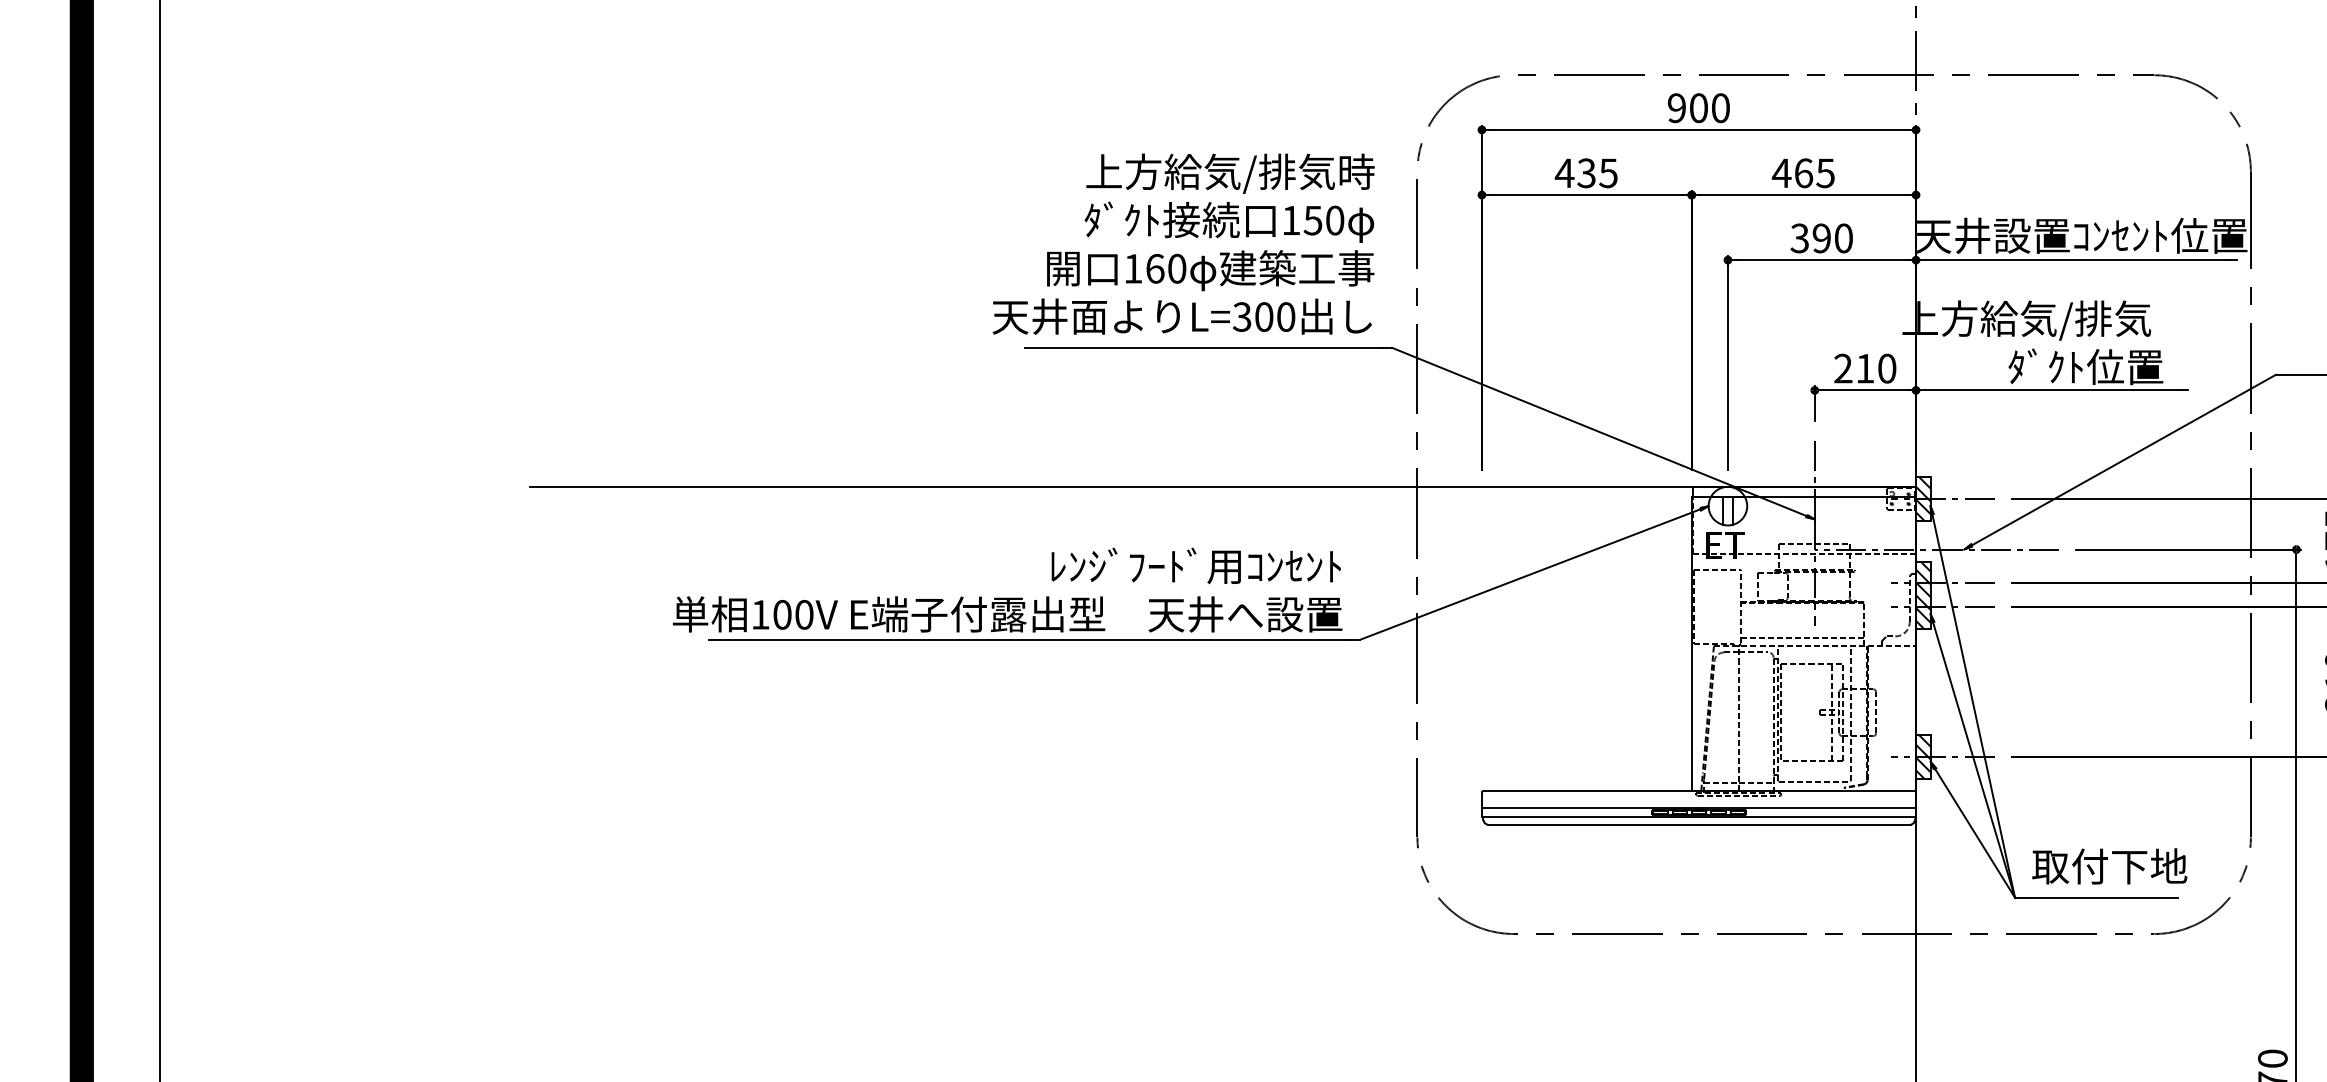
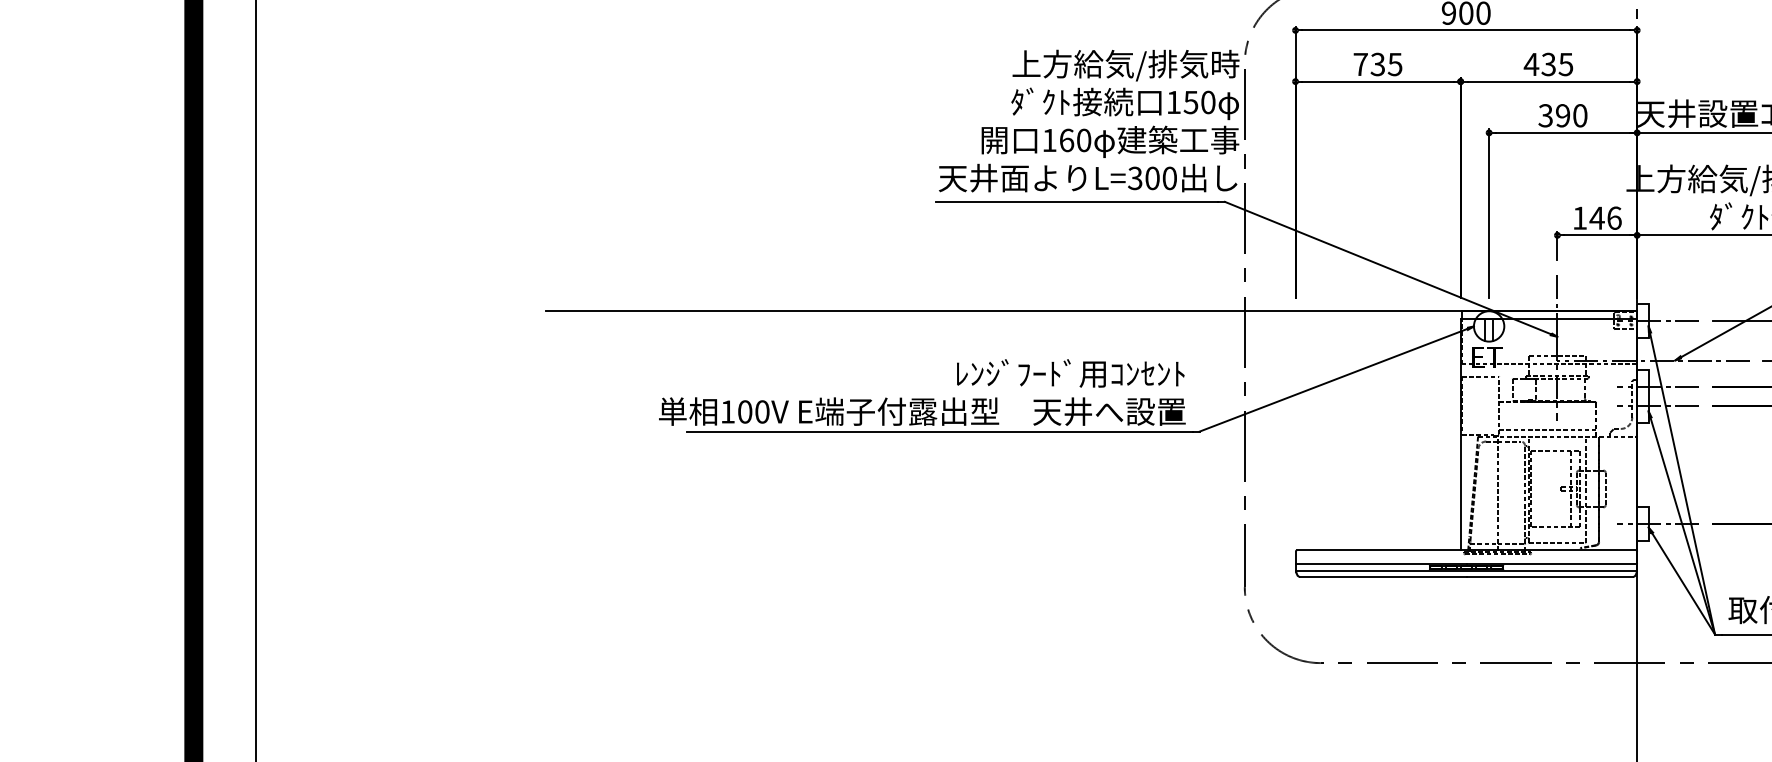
text: (1564, 172) -> (1360, 63), 435 -> 735
text: (1803, 173) -> (1548, 64), 465 -> 435
text: (1183, 243) -> (1089, 120), moved
text: (1865, 368) -> (1597, 218), 210 -> 146
hatch: (1923, 498) -> (1643, 320), removed
hatch: (1923, 595) -> (1643, 396), removed
hatch: (1923, 756) -> (1643, 523), removed

